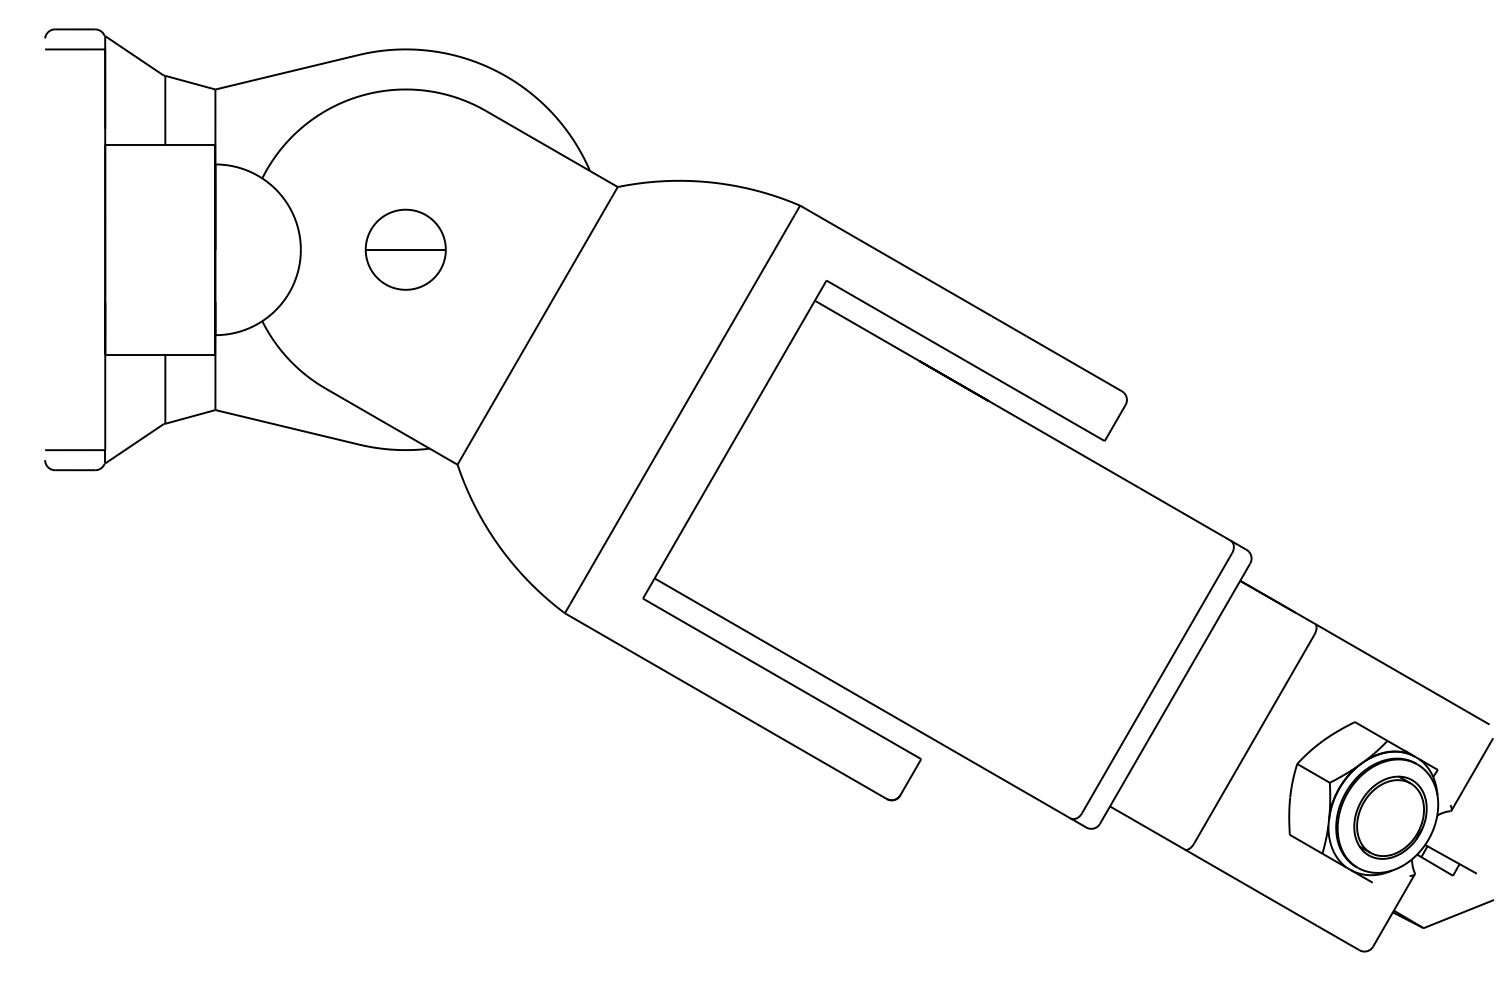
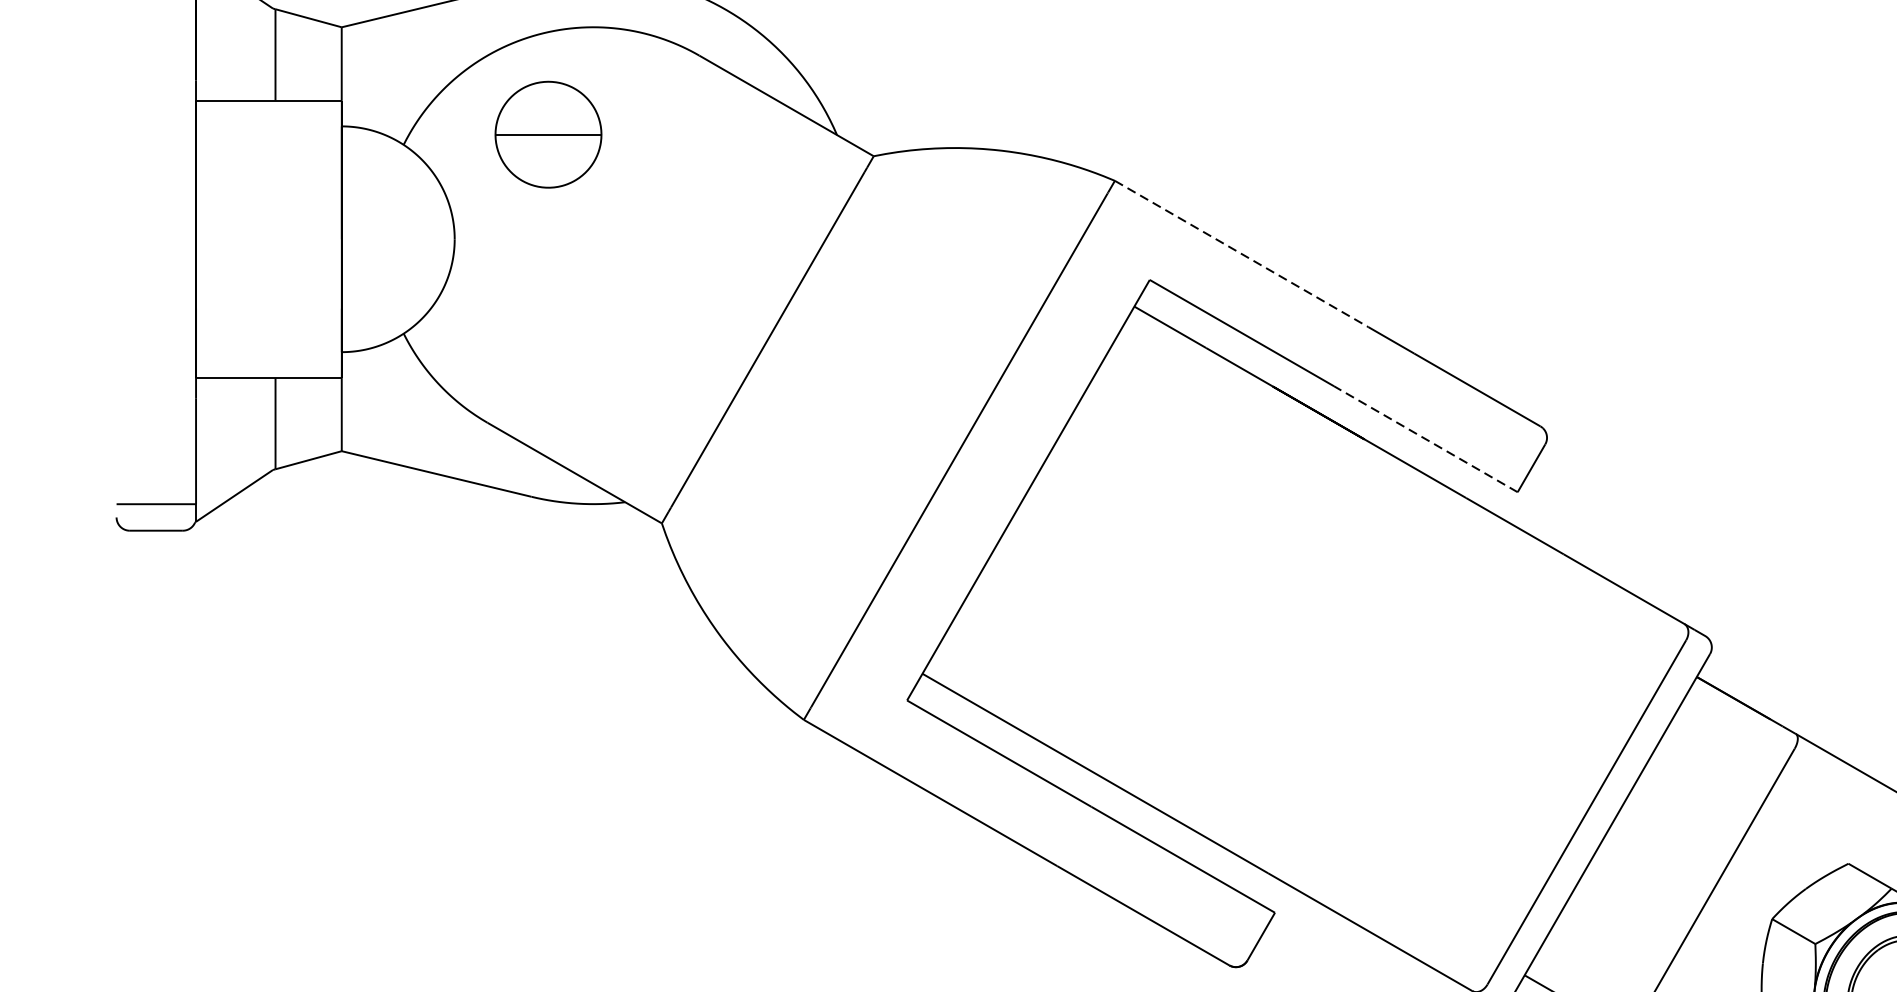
part: (405, 249) -> (548, 134), moved
line: (895, 260) -> (1241, 253), solid -> dashed
line: (1034, 400) -> (1424, 438), solid -> dashed

